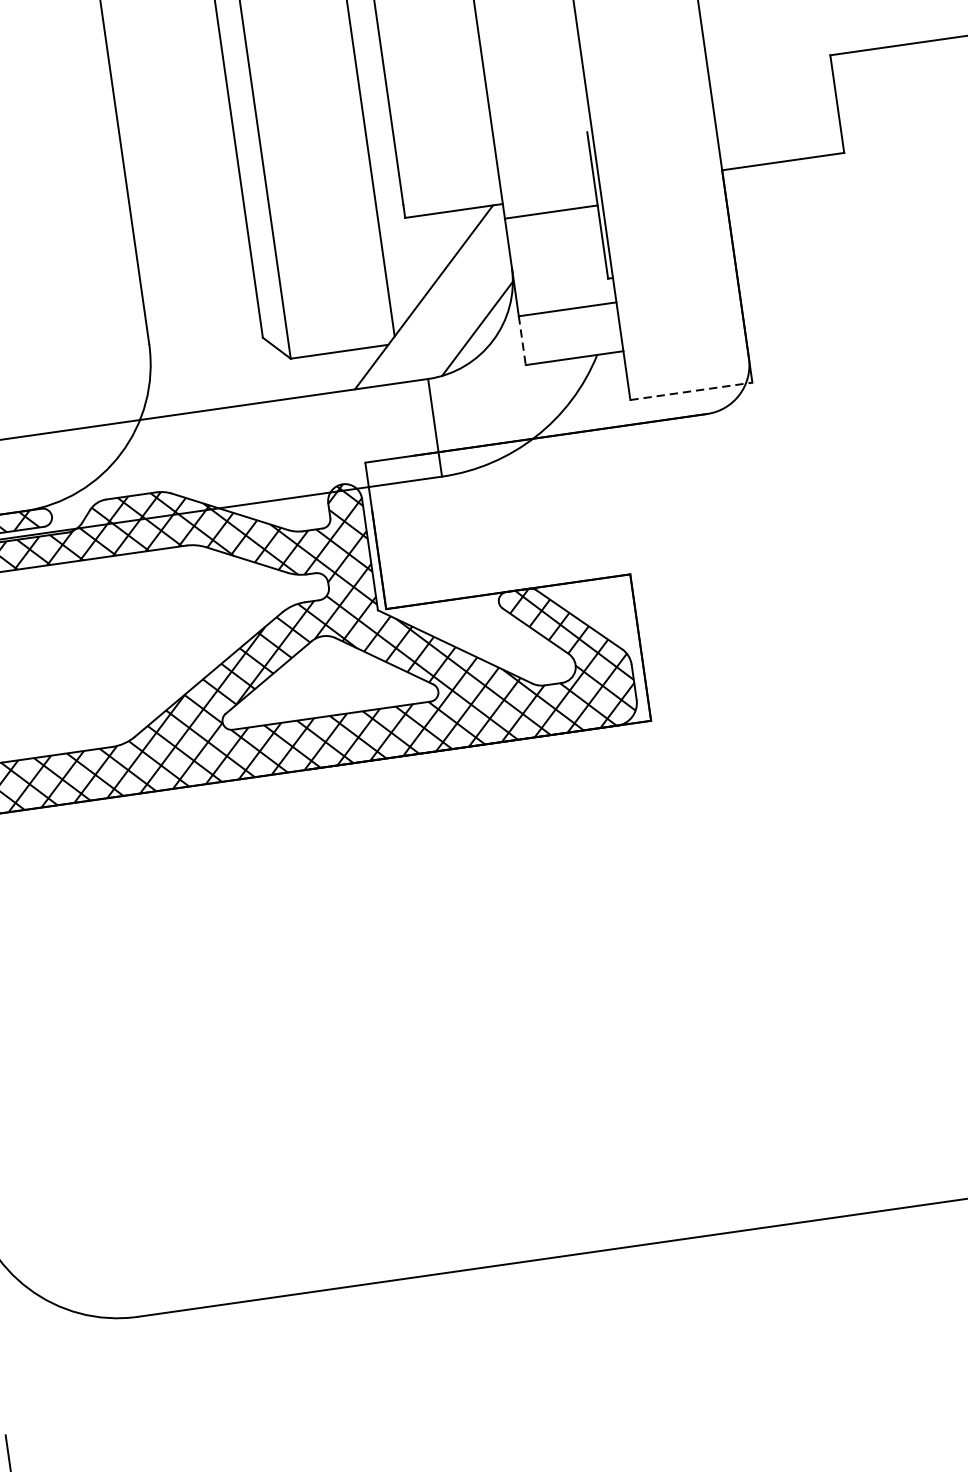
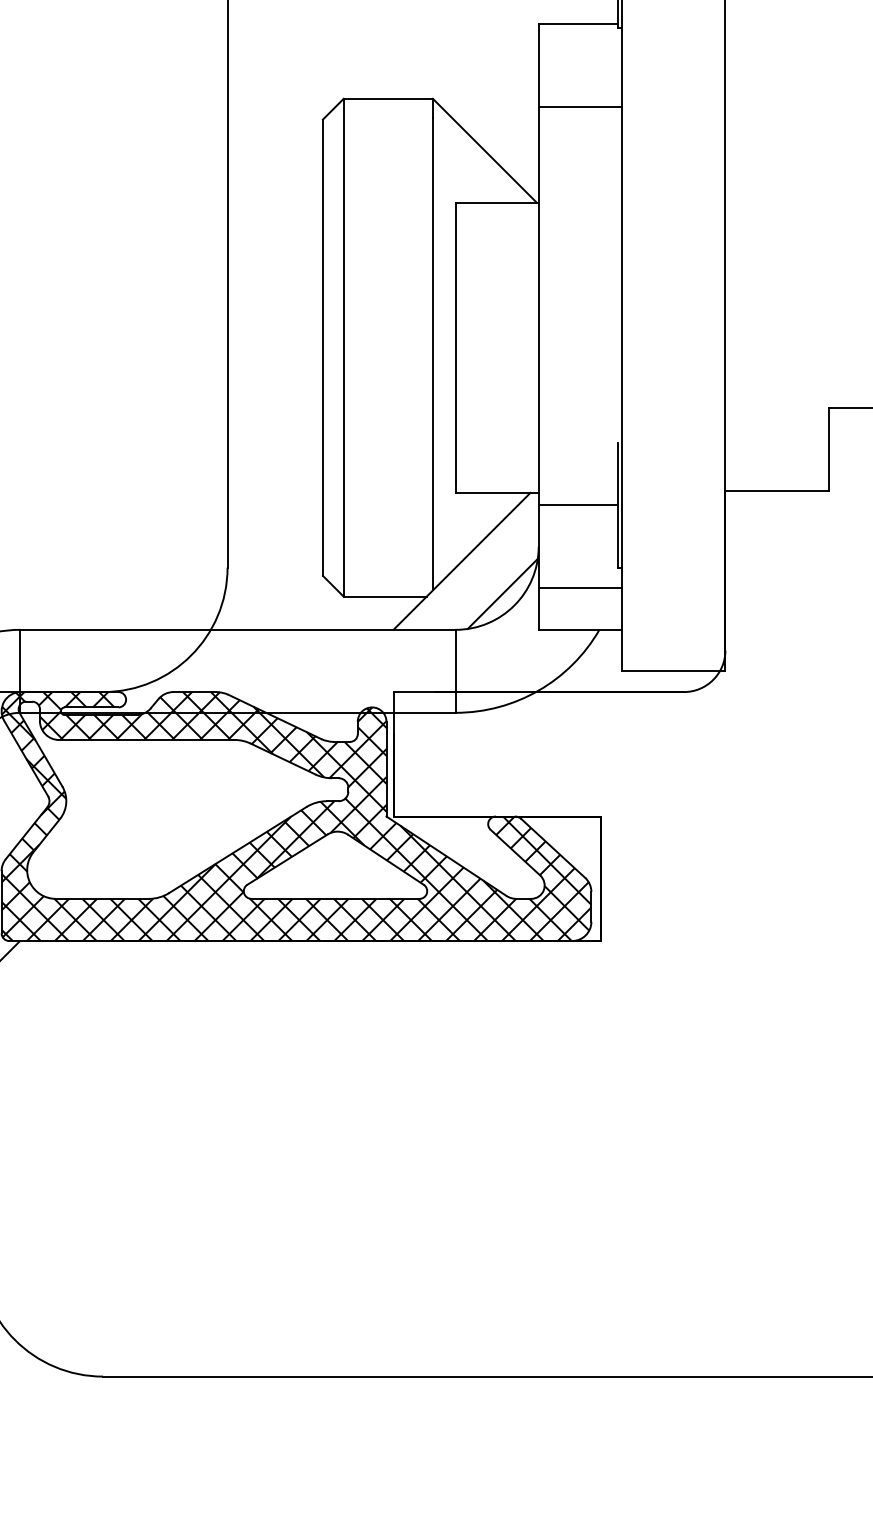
line: (522, 341) -> (538, 609), dashed -> solid
line: (691, 391) -> (673, 671), dashed -> solid

